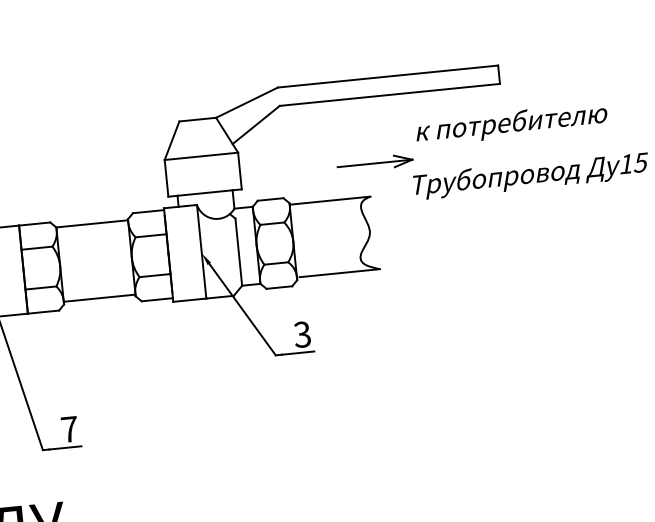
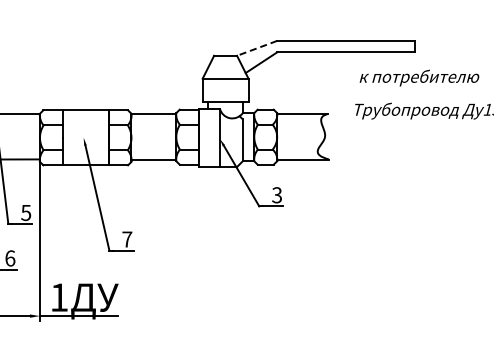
line: (246, 102) -> (256, 48), solid -> dashed
part: (374, 162) -> (332, 93), removed

